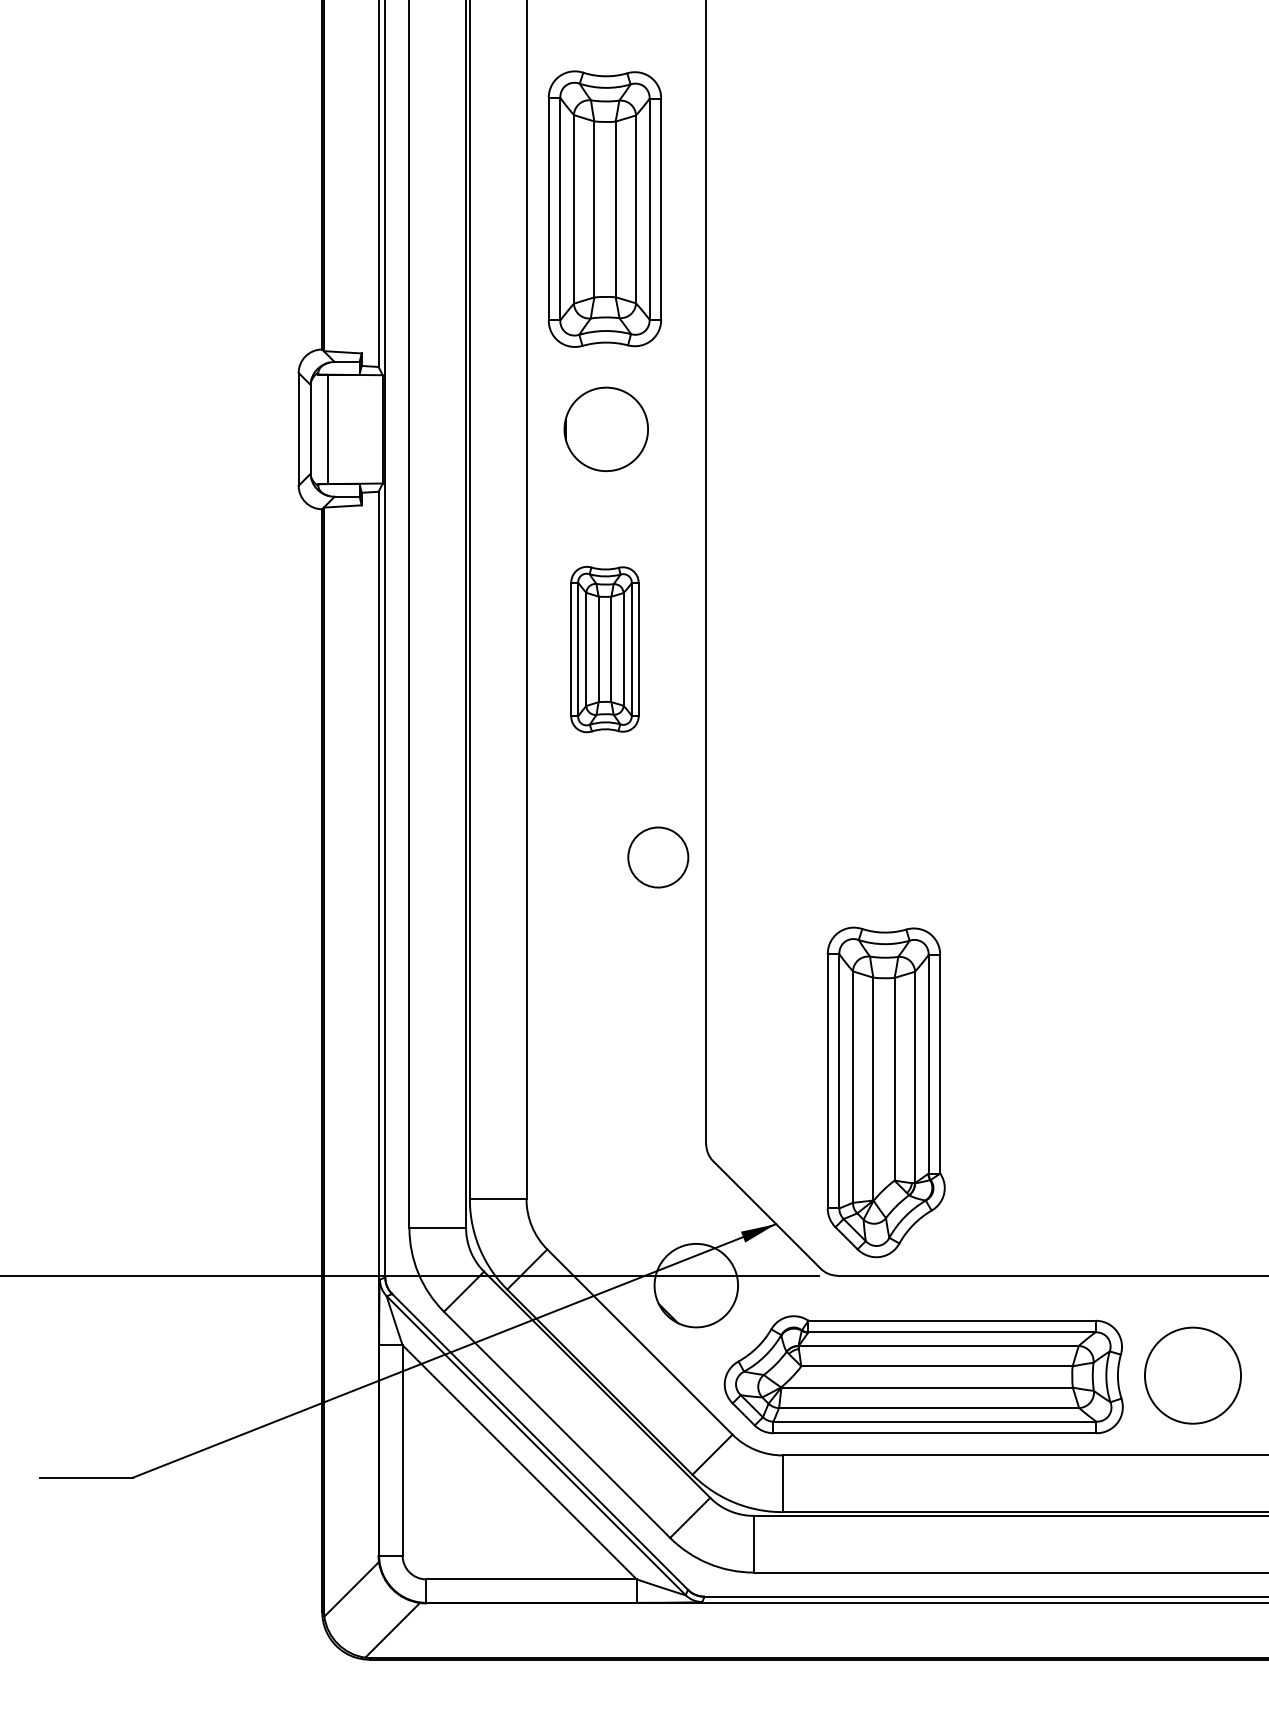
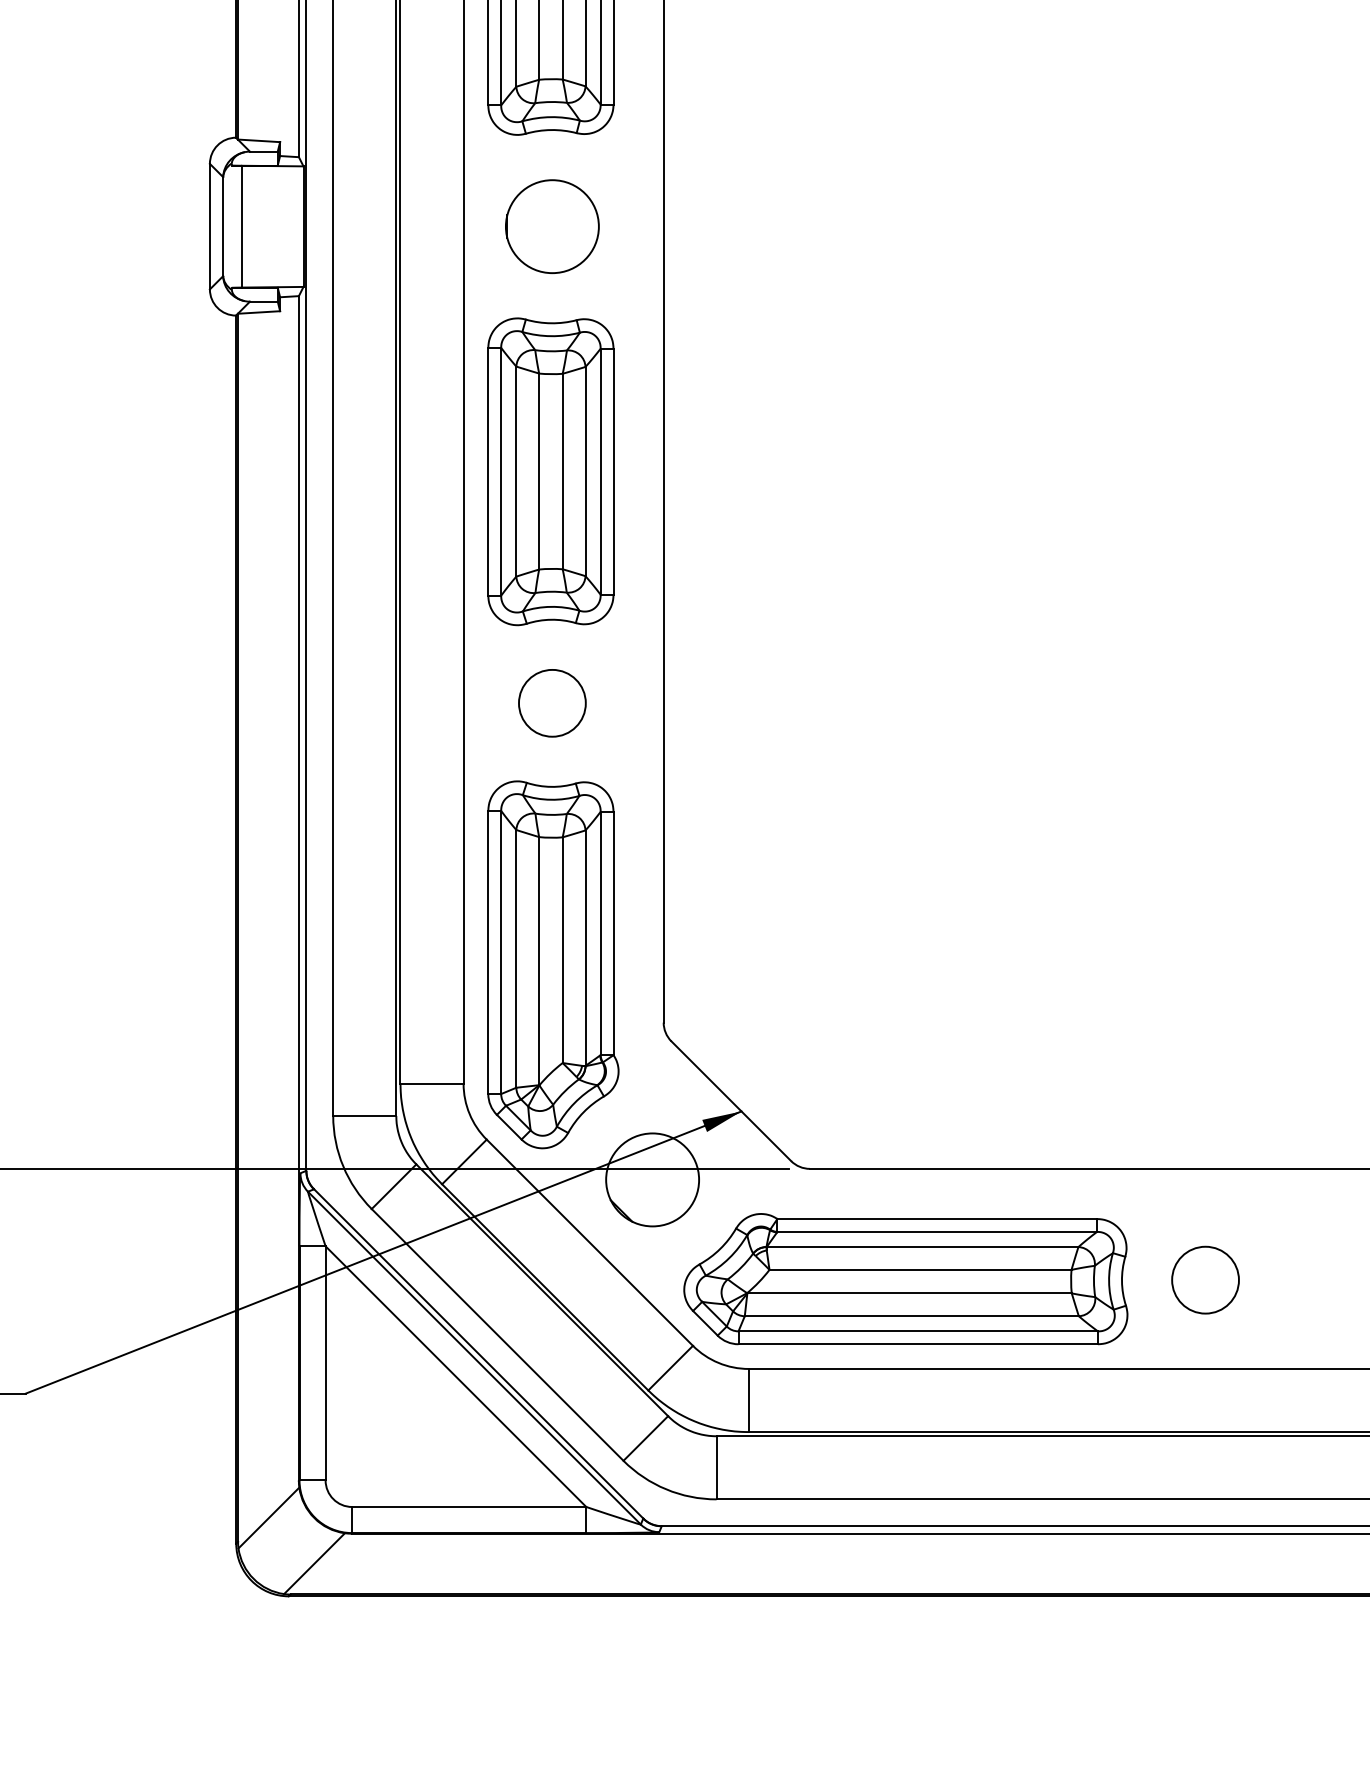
part: (604, 649) -> (550, 471), size x1.67
circle: (658, 857) -> (552, 703), moved
part: (885, 1092) -> (552, 964), moved
circle: (1192, 1375) -> (1205, 1279), size x0.62

